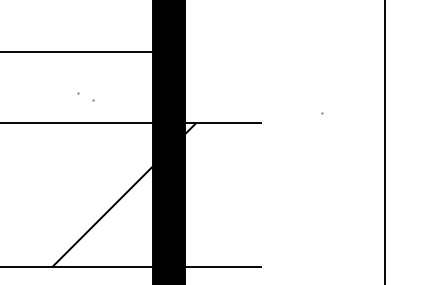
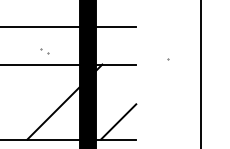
line: (222, 52) -> (116, 27), added
line: (226, 232) -> (118, 121), added

